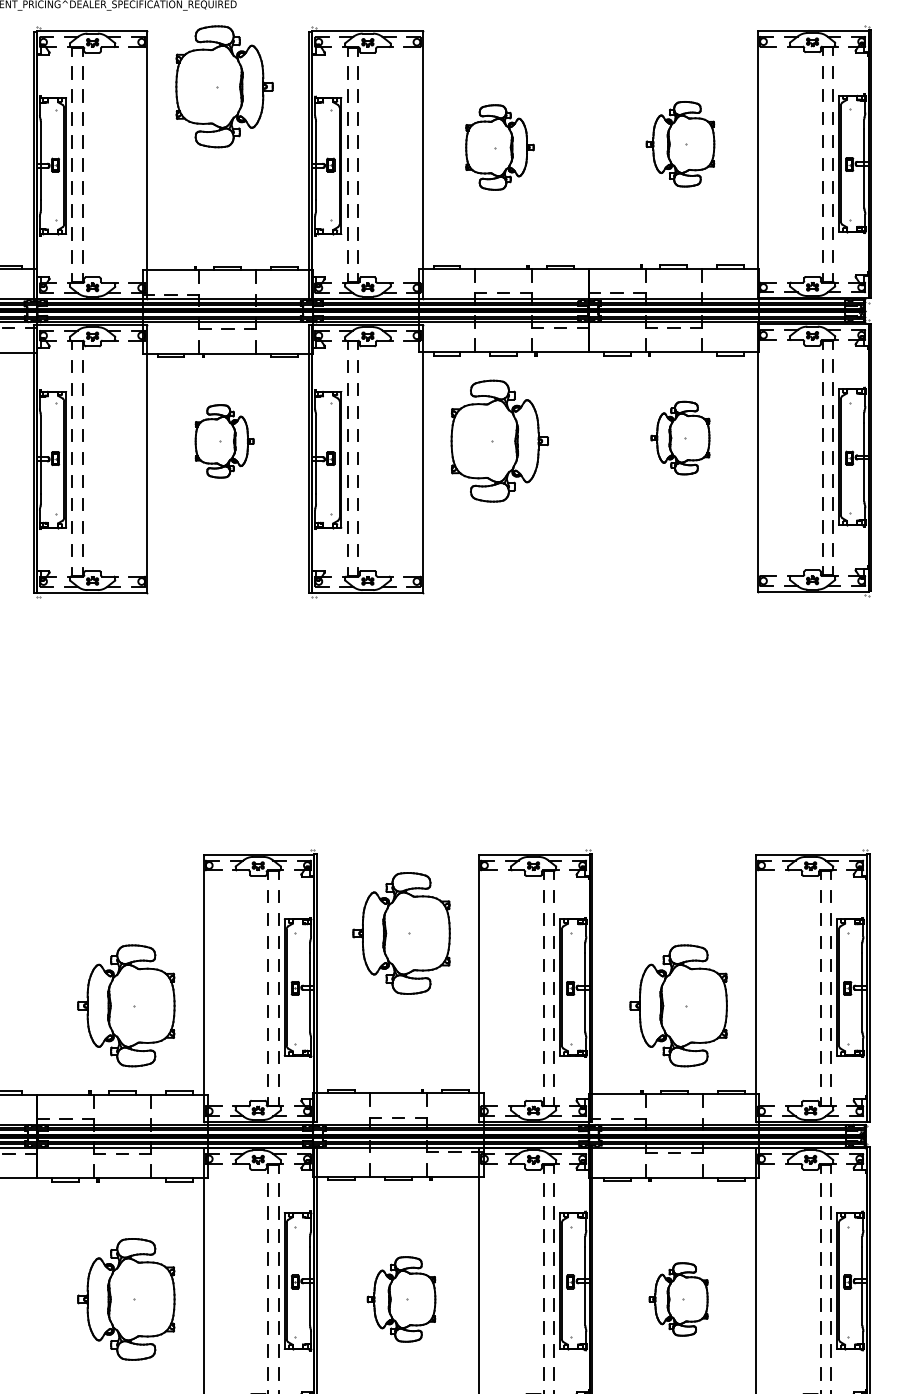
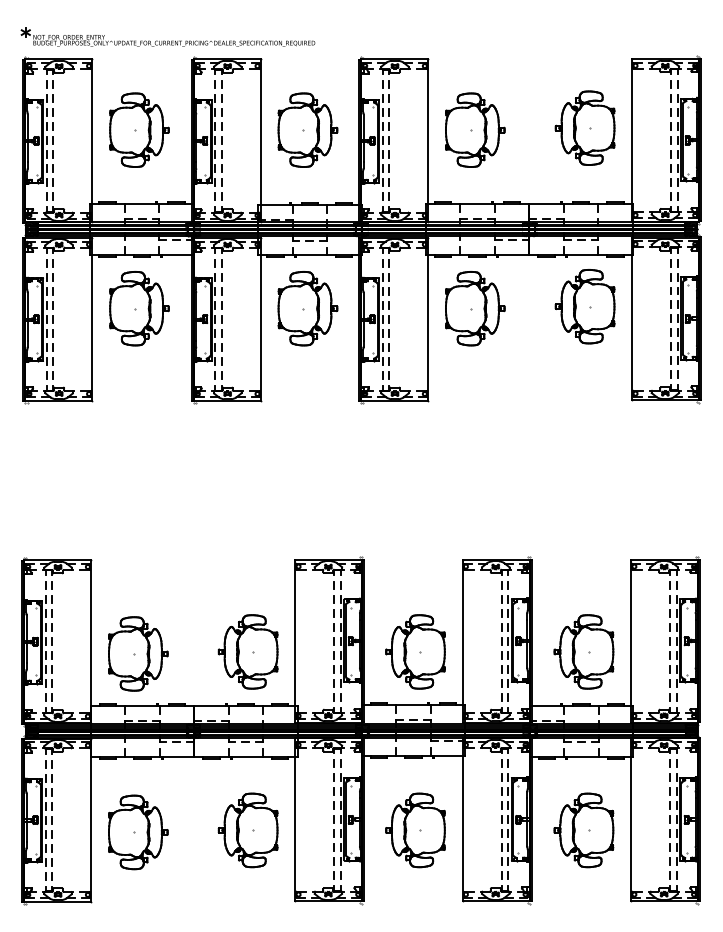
part: (223, 85) -> (307, 129), moved
part: (679, 143) -> (584, 127), size x1.43
part: (500, 146) -> (475, 129), size x1.43
part: (679, 437) -> (584, 306), size x1.67
part: (223, 440) -> (307, 308), size x1.67
part: (401, 932) -> (415, 651), moved
part: (401, 1299) -> (415, 830), size x1.43
part: (677, 1299) -> (583, 830), size x1.67

